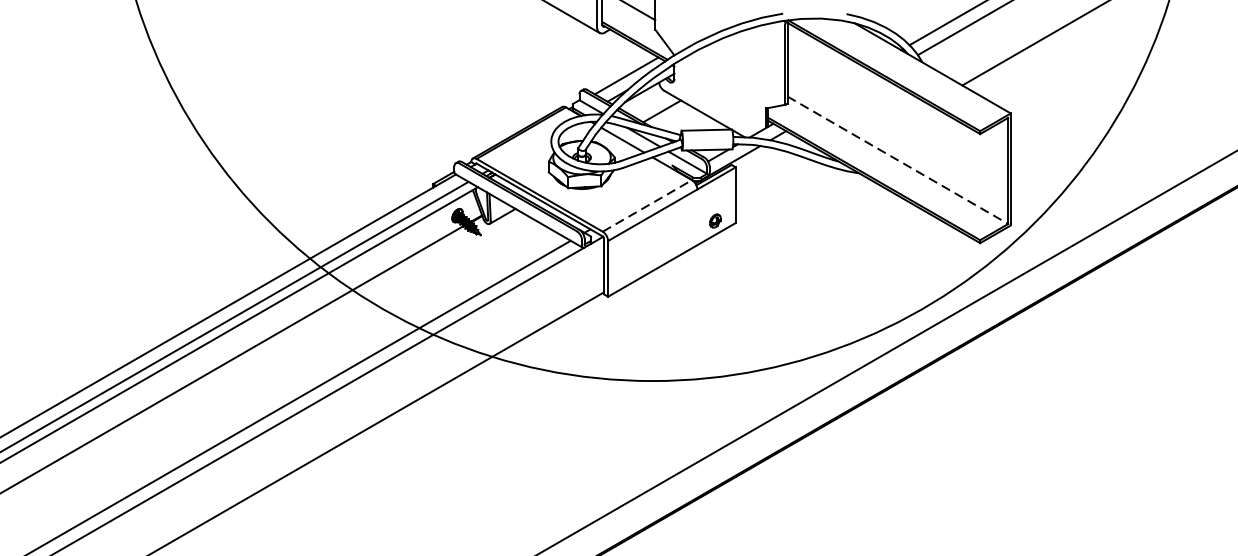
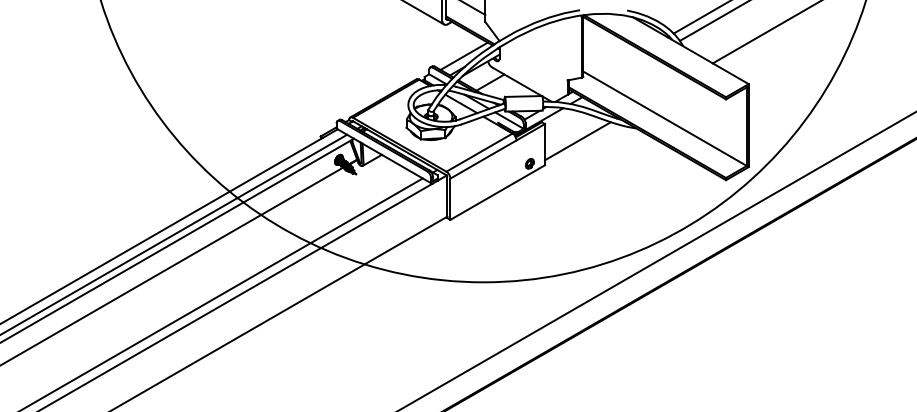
line: (898, 161) -> (665, 119), dashed -> solid
line: (779, 190) -> (577, 141), added
line: (647, 205) -> (479, 152), dashed -> solid

